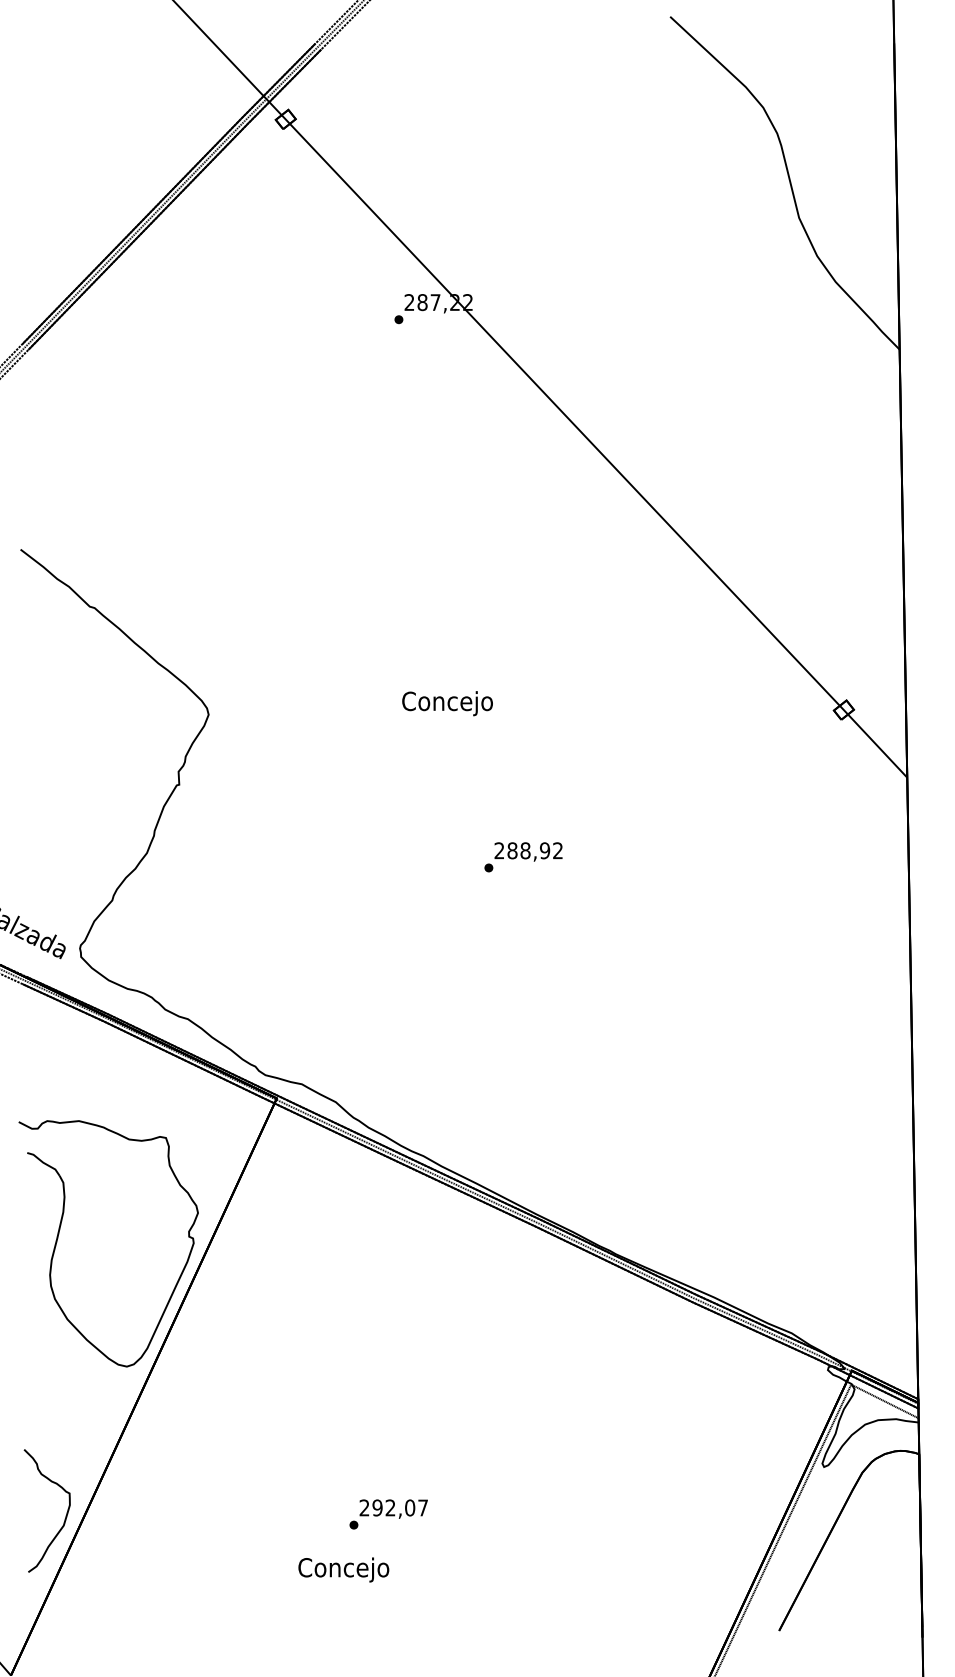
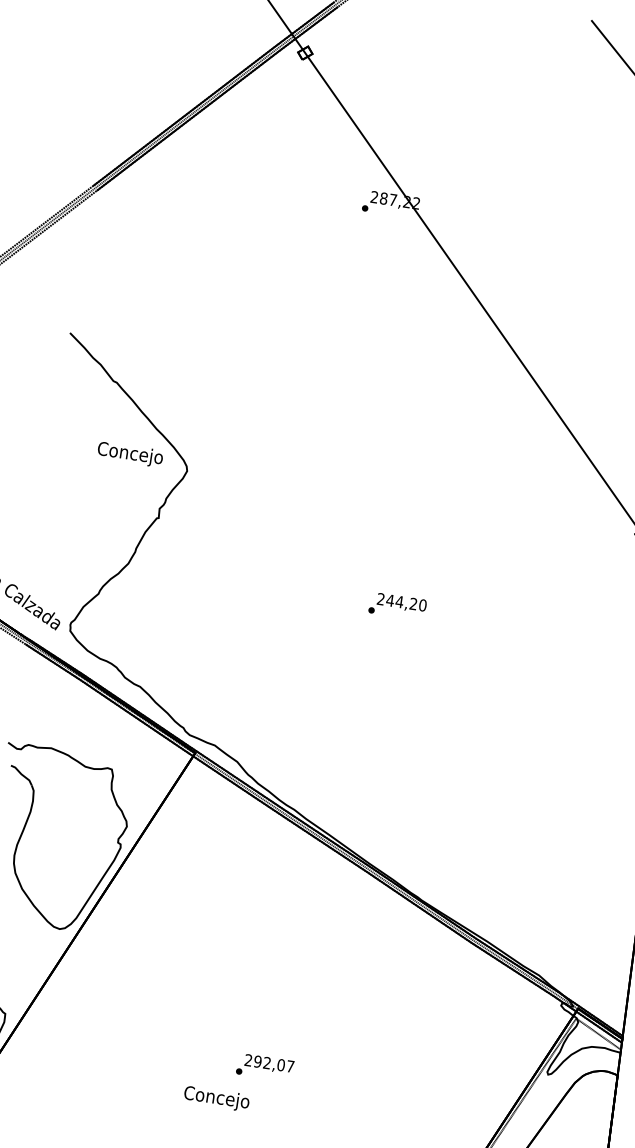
text: (447, 703) -> (130, 454), moved
text: (535, 850) -> (406, 602), 288,92 -> 244,20
text: (388, 1514) -> (265, 1067), moved
text: (343, 1569) -> (216, 1098), moved

